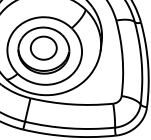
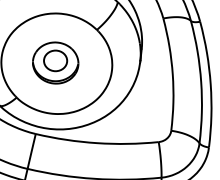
part: (43, 50) -> (55, 62), size x0.6

